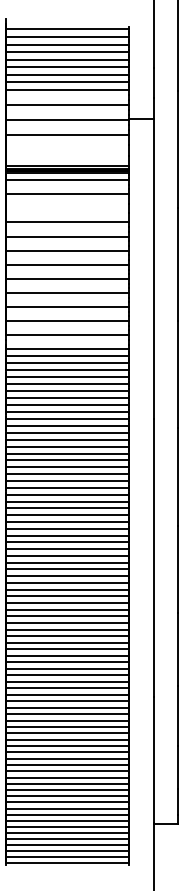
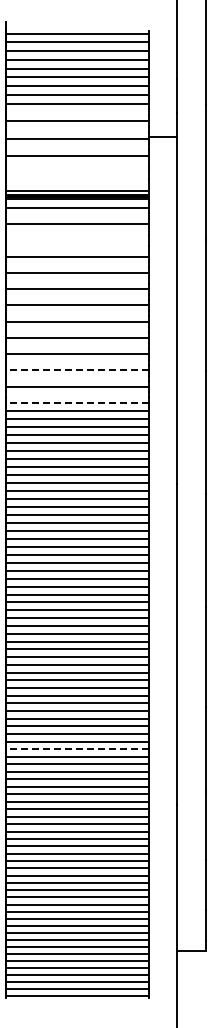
line: (67, 321) -> (77, 370), solid -> dashed
line: (67, 348) -> (77, 402), solid -> dashed
line: (67, 649) -> (77, 749), solid -> dashed

